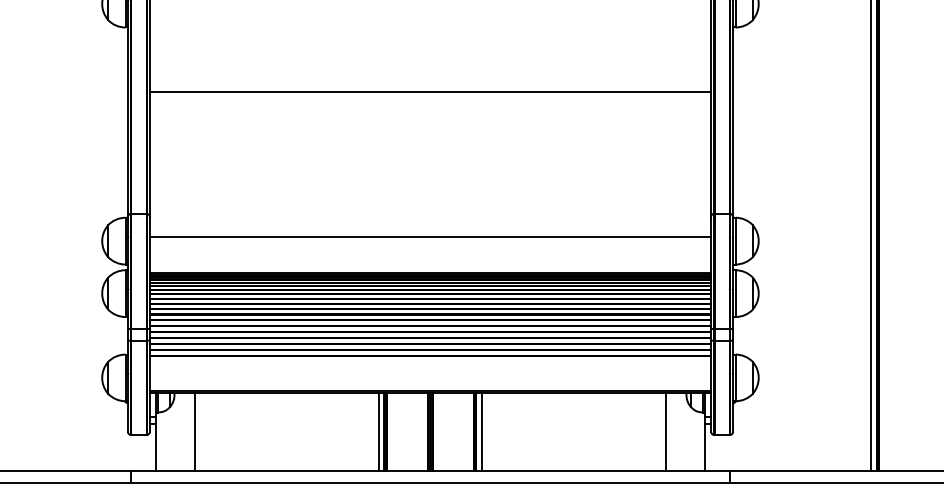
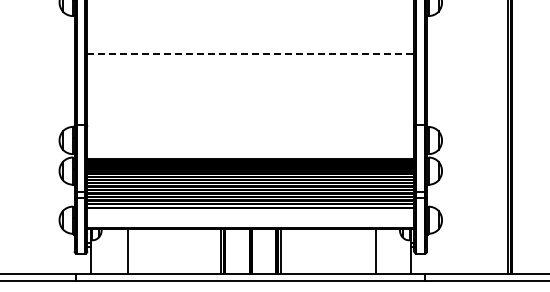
line: (431, 91) -> (251, 53), solid -> dashed
line: (429, 237) -> (250, 138), removed
line: (194, 431) -> (127, 251), moved
line: (665, 431) -> (375, 251), moved

